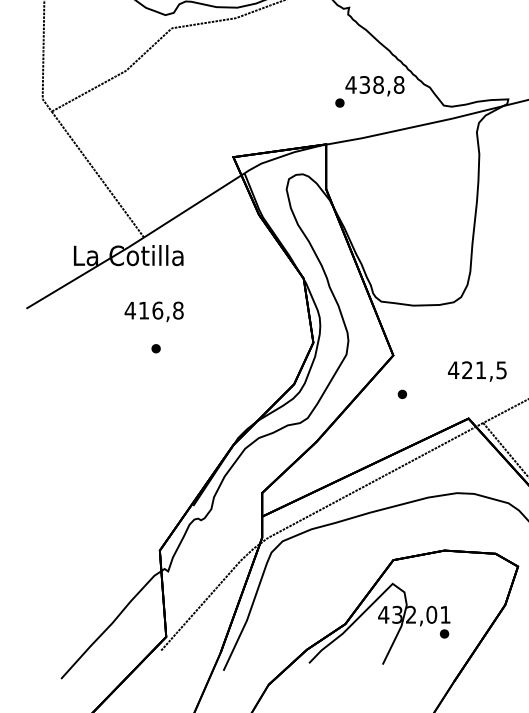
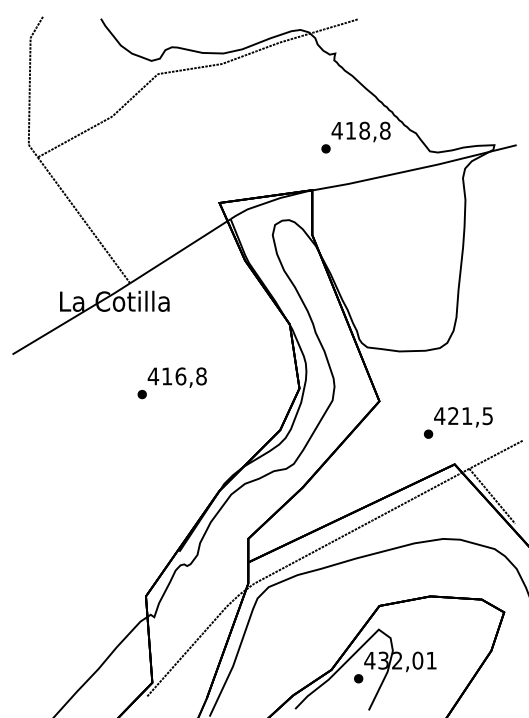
text: (364, 84) -> (350, 130), 438,8 -> 418,8
text: (153, 311) -> (176, 377), moved
part: (402, 393) -> (428, 433), moved
part: (444, 633) -> (358, 678), moved

